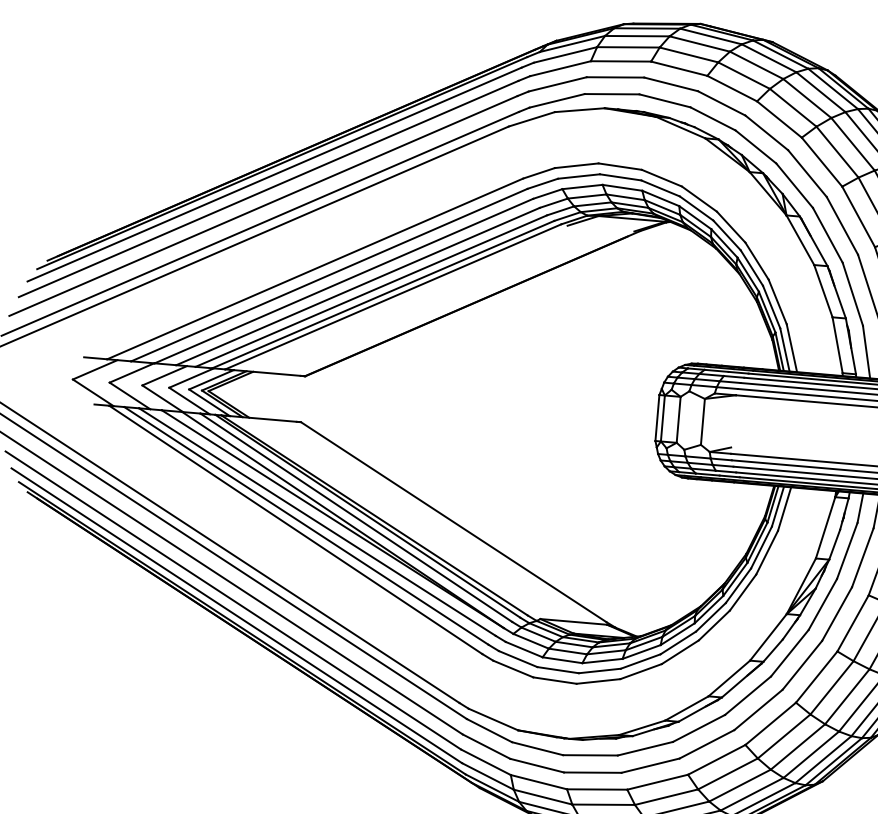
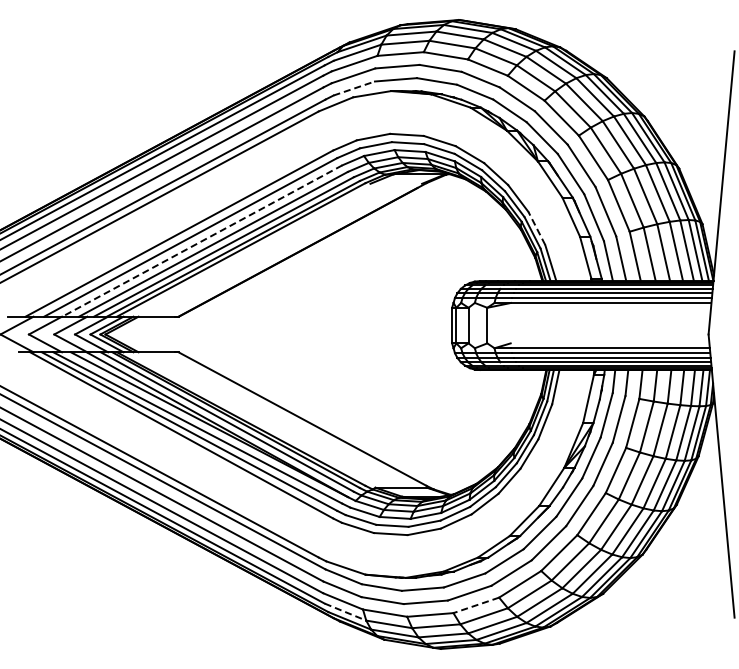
line: (557, 100) -> (354, 88), solid -> dashed
line: (342, 281) -> (201, 241), solid -> dashed
line: (777, 301) -> (536, 228), solid -> dashed
line: (487, 776) -> (345, 612), solid -> dashed
line: (656, 782) -> (475, 605), solid -> dashed

